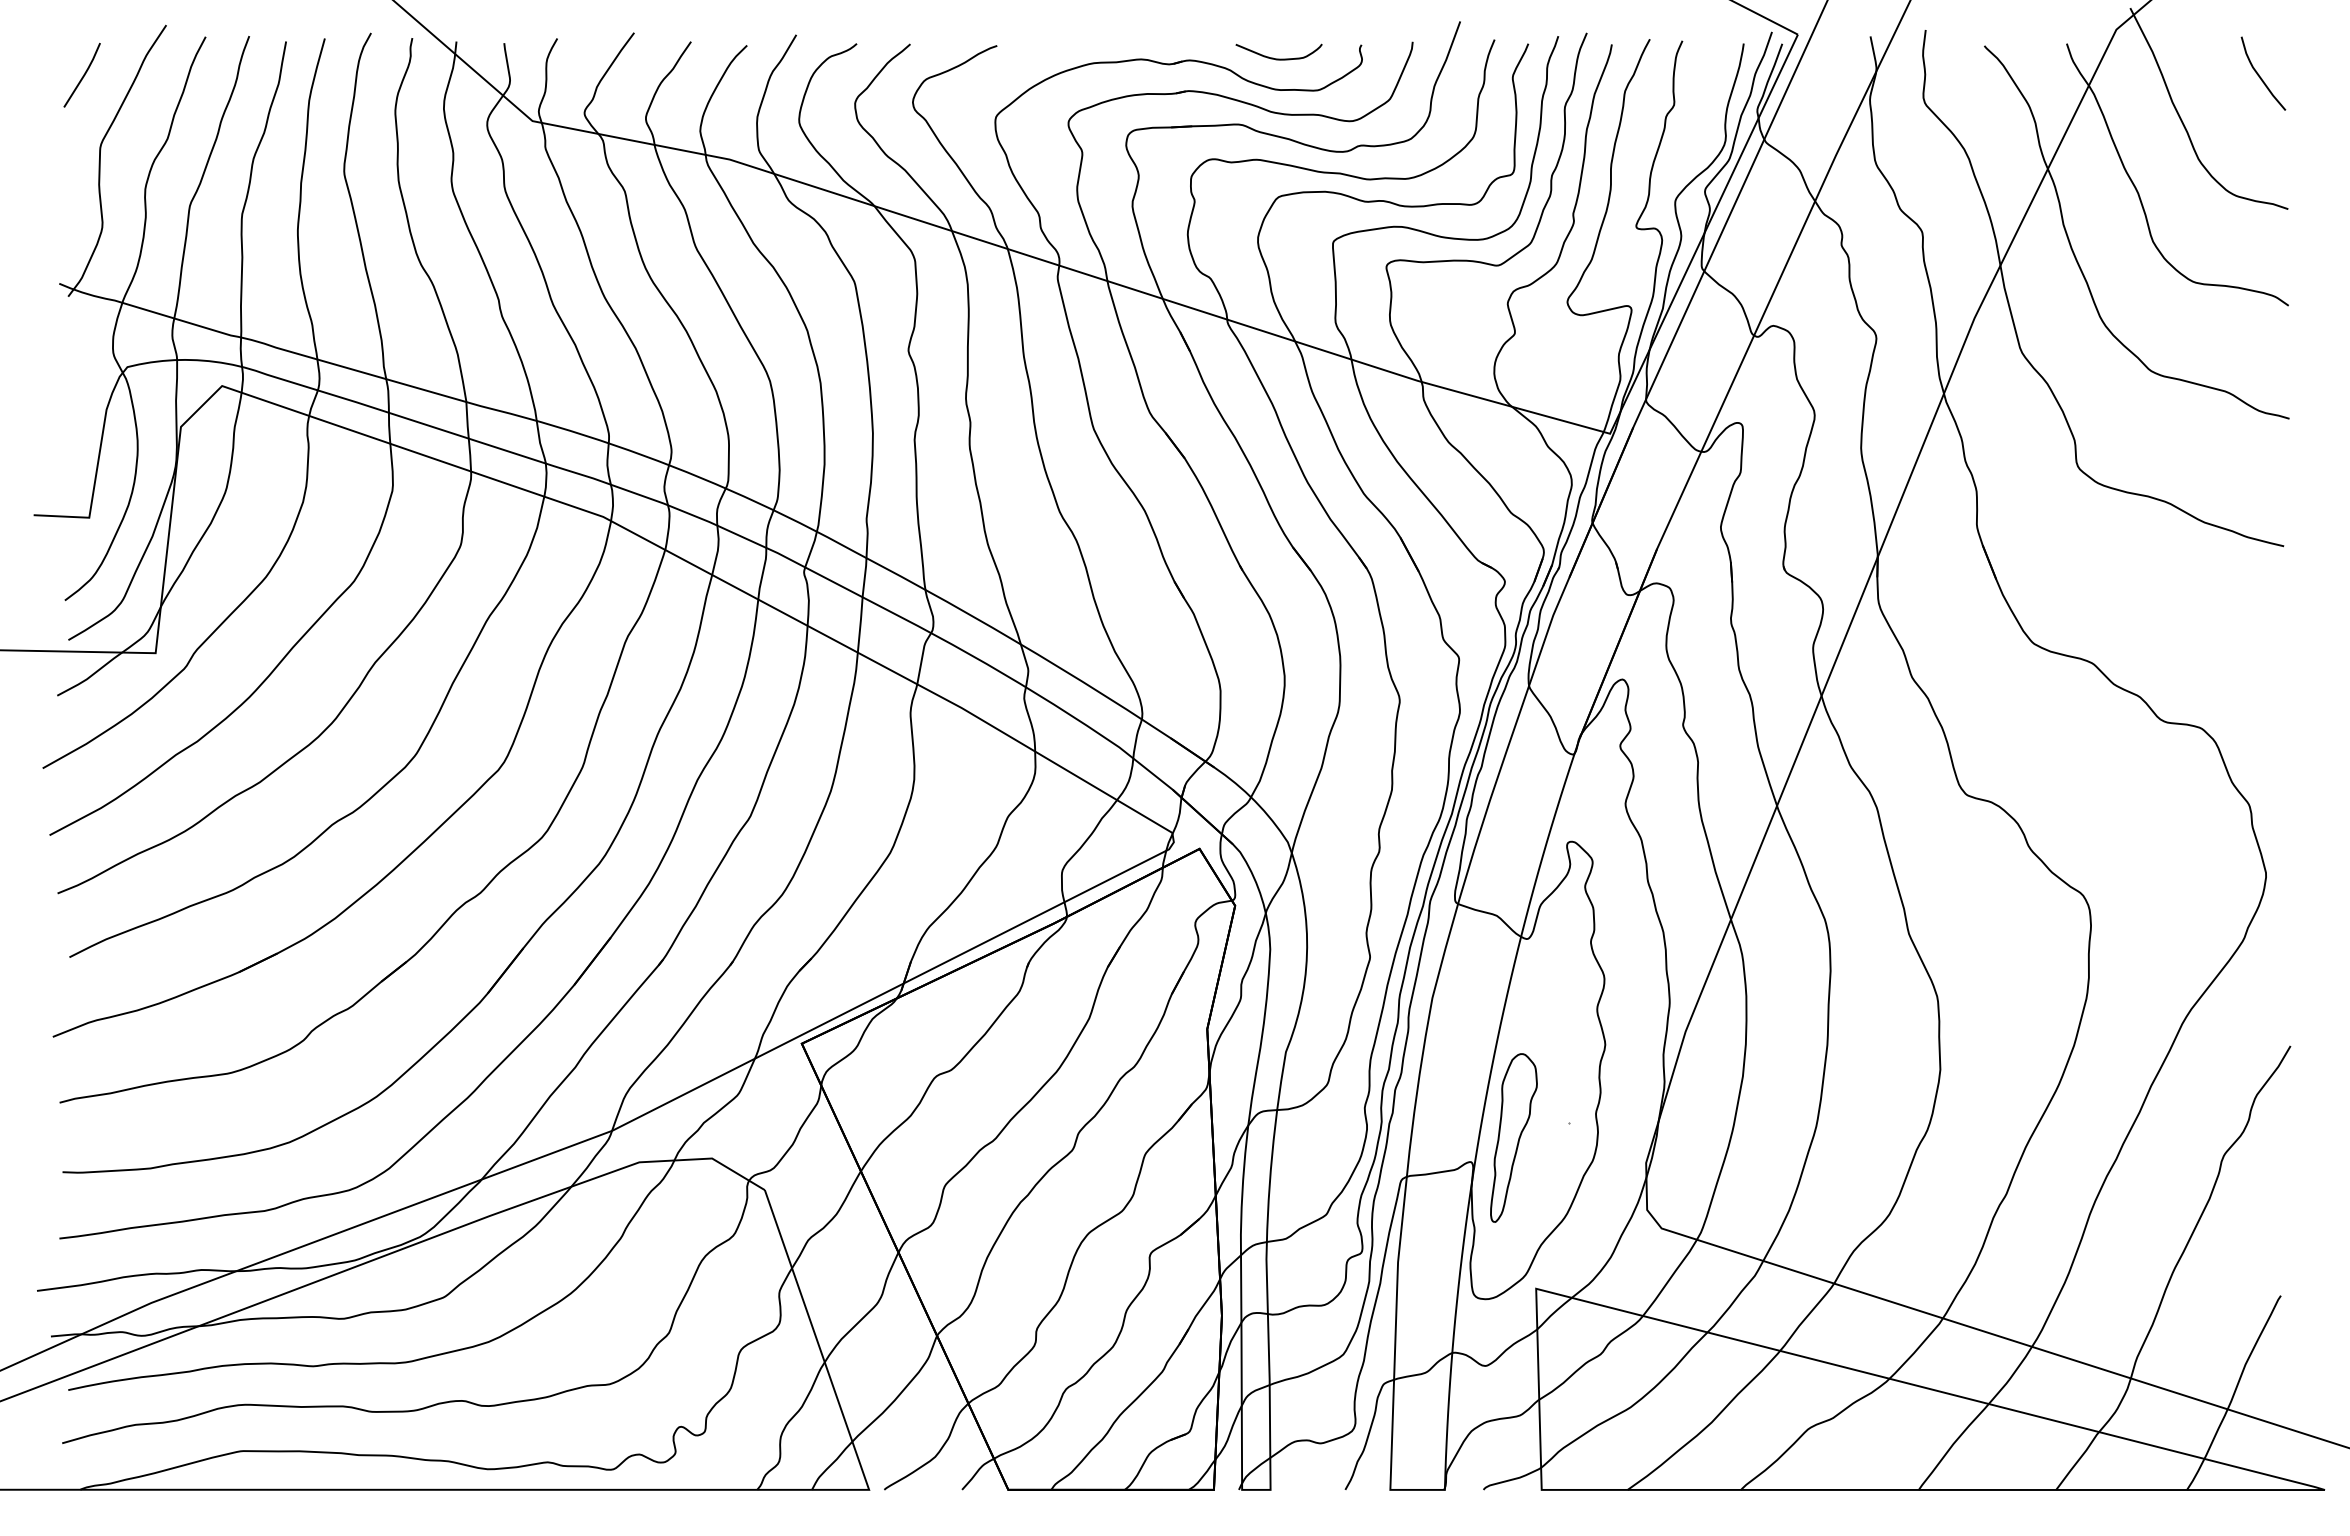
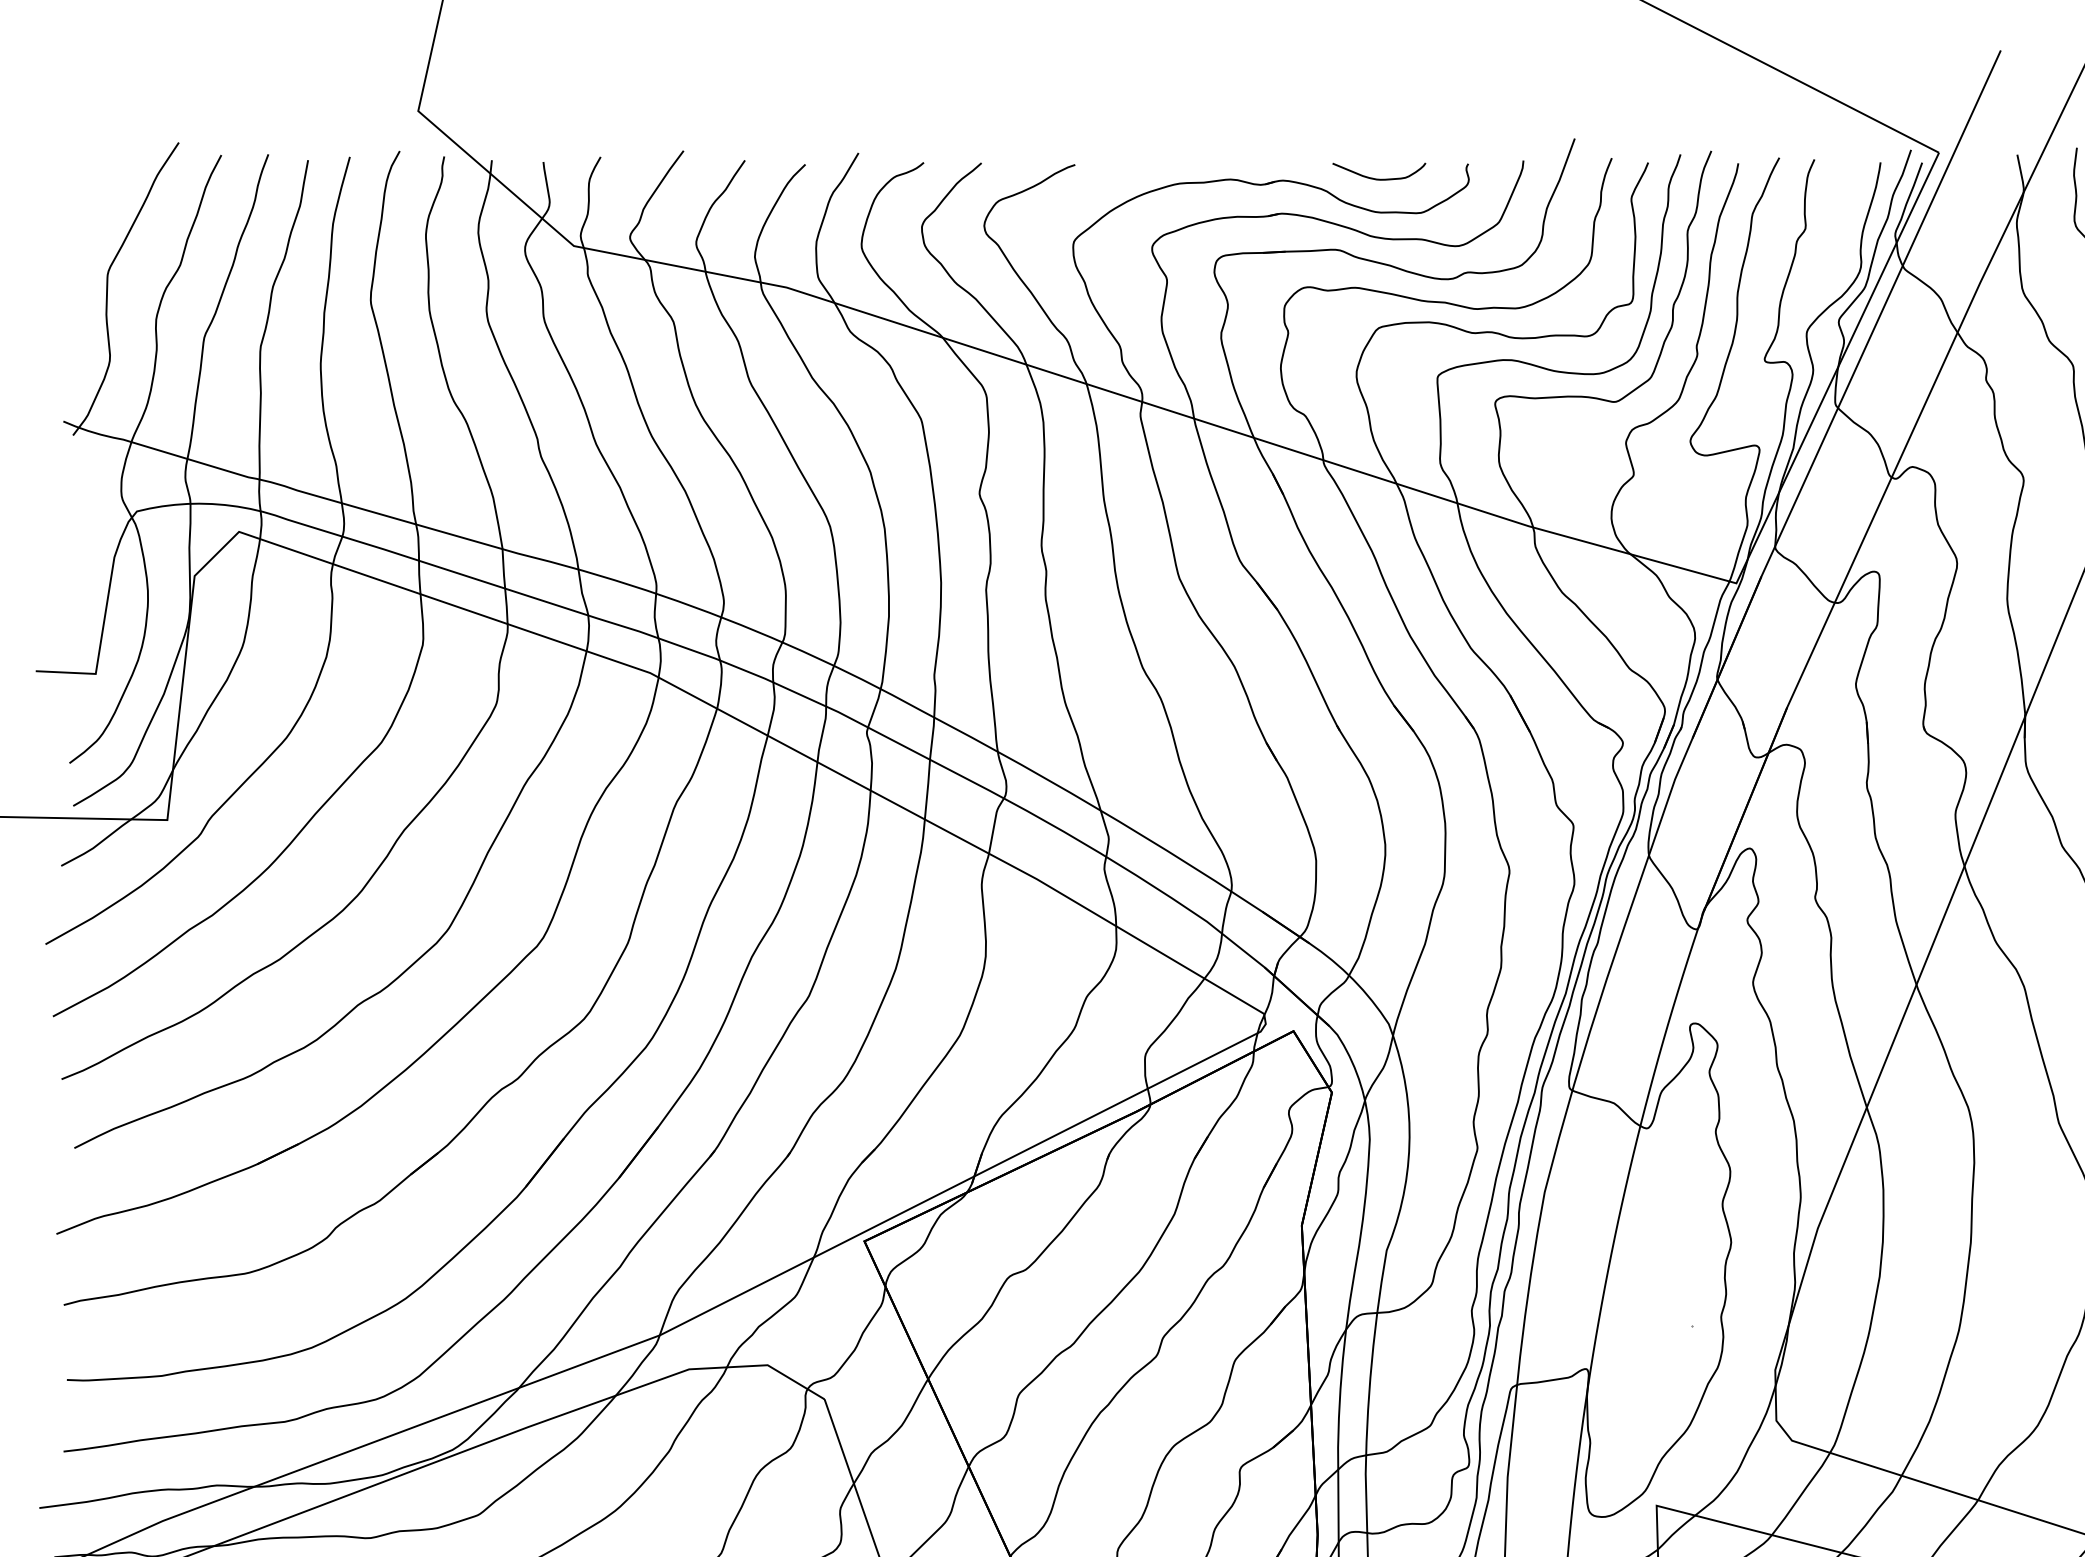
line: (83, 74) -> (89, 195), removed
part: (1513, 1137) -> (1632, 1342), removed

